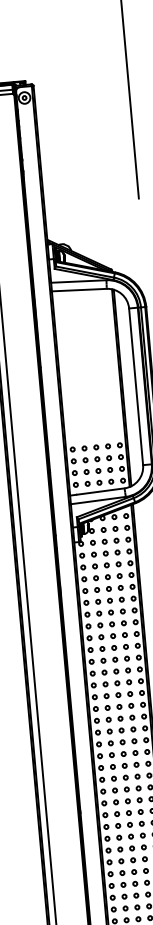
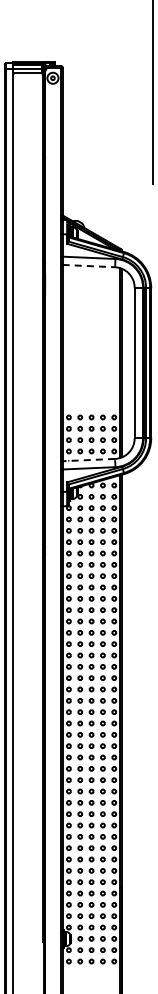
line: (80, 290) -> (89, 266), solid -> dashed
line: (97, 492) -> (88, 460), solid -> dashed

